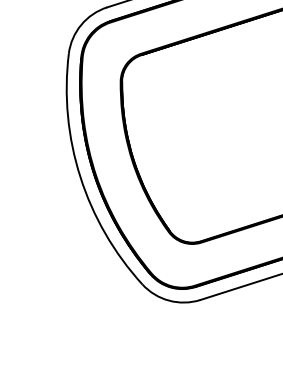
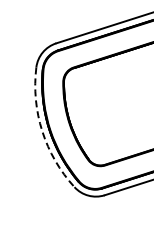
arc: (80, 177) -> (42, 131), solid -> dashed

